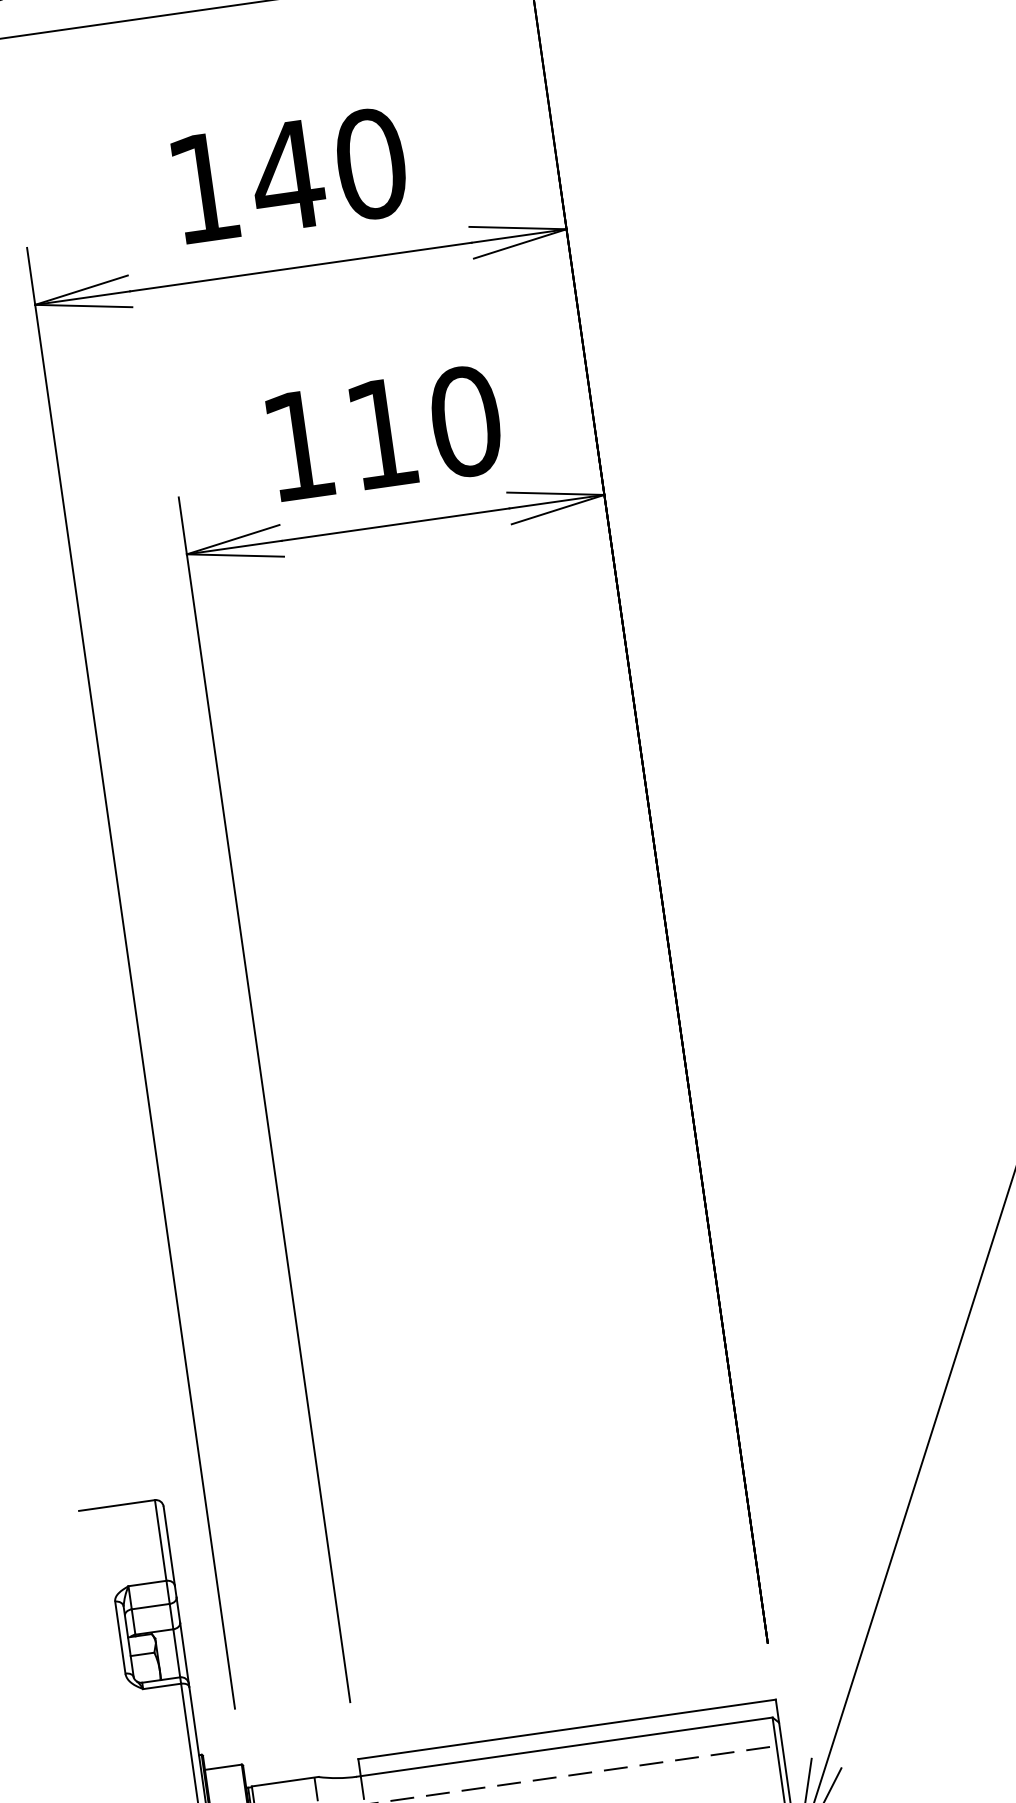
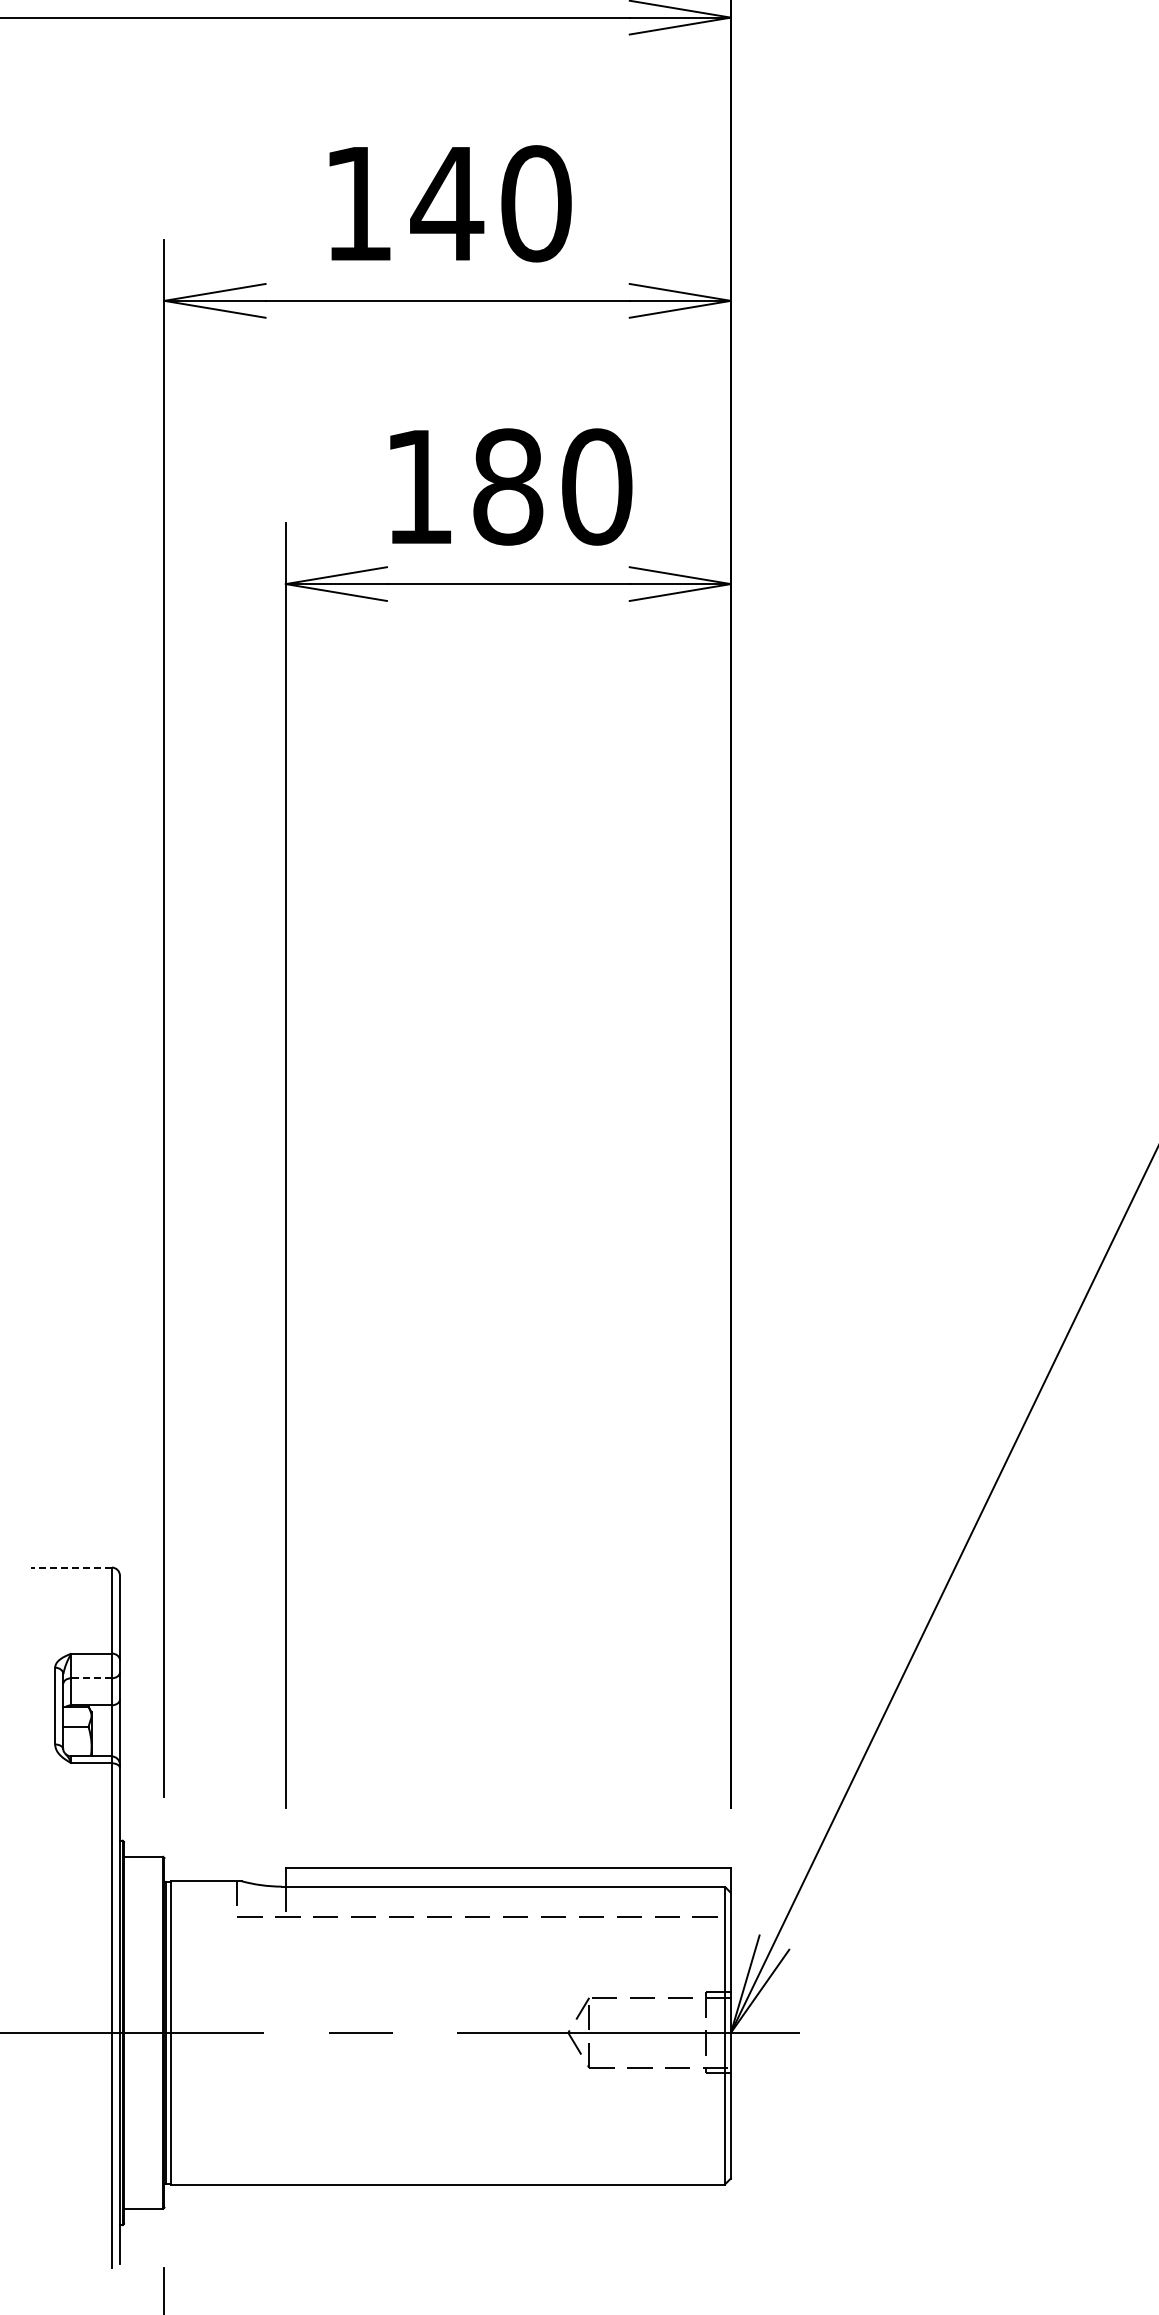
text: (382, 433) -> (508, 486), 110 -> 180
line: (116, 1505) -> (70, 1567), solid -> dashed
line: (150, 1606) -> (91, 1678), solid -> dashed

